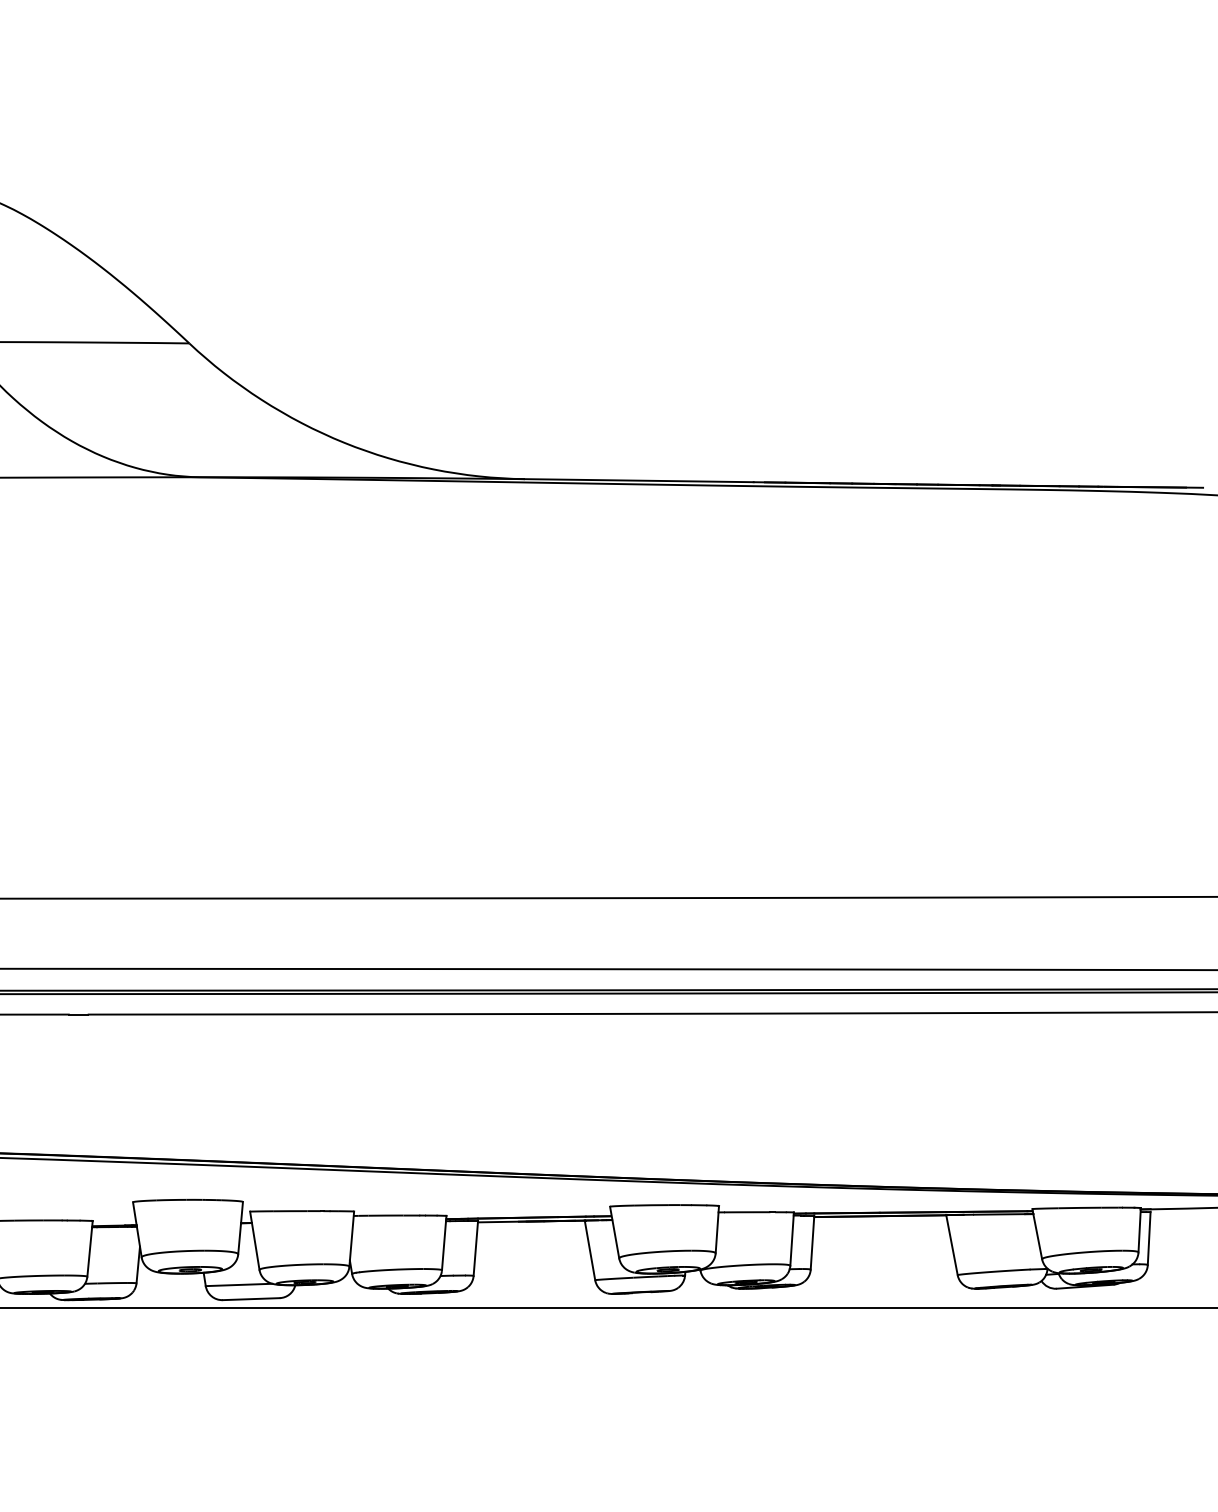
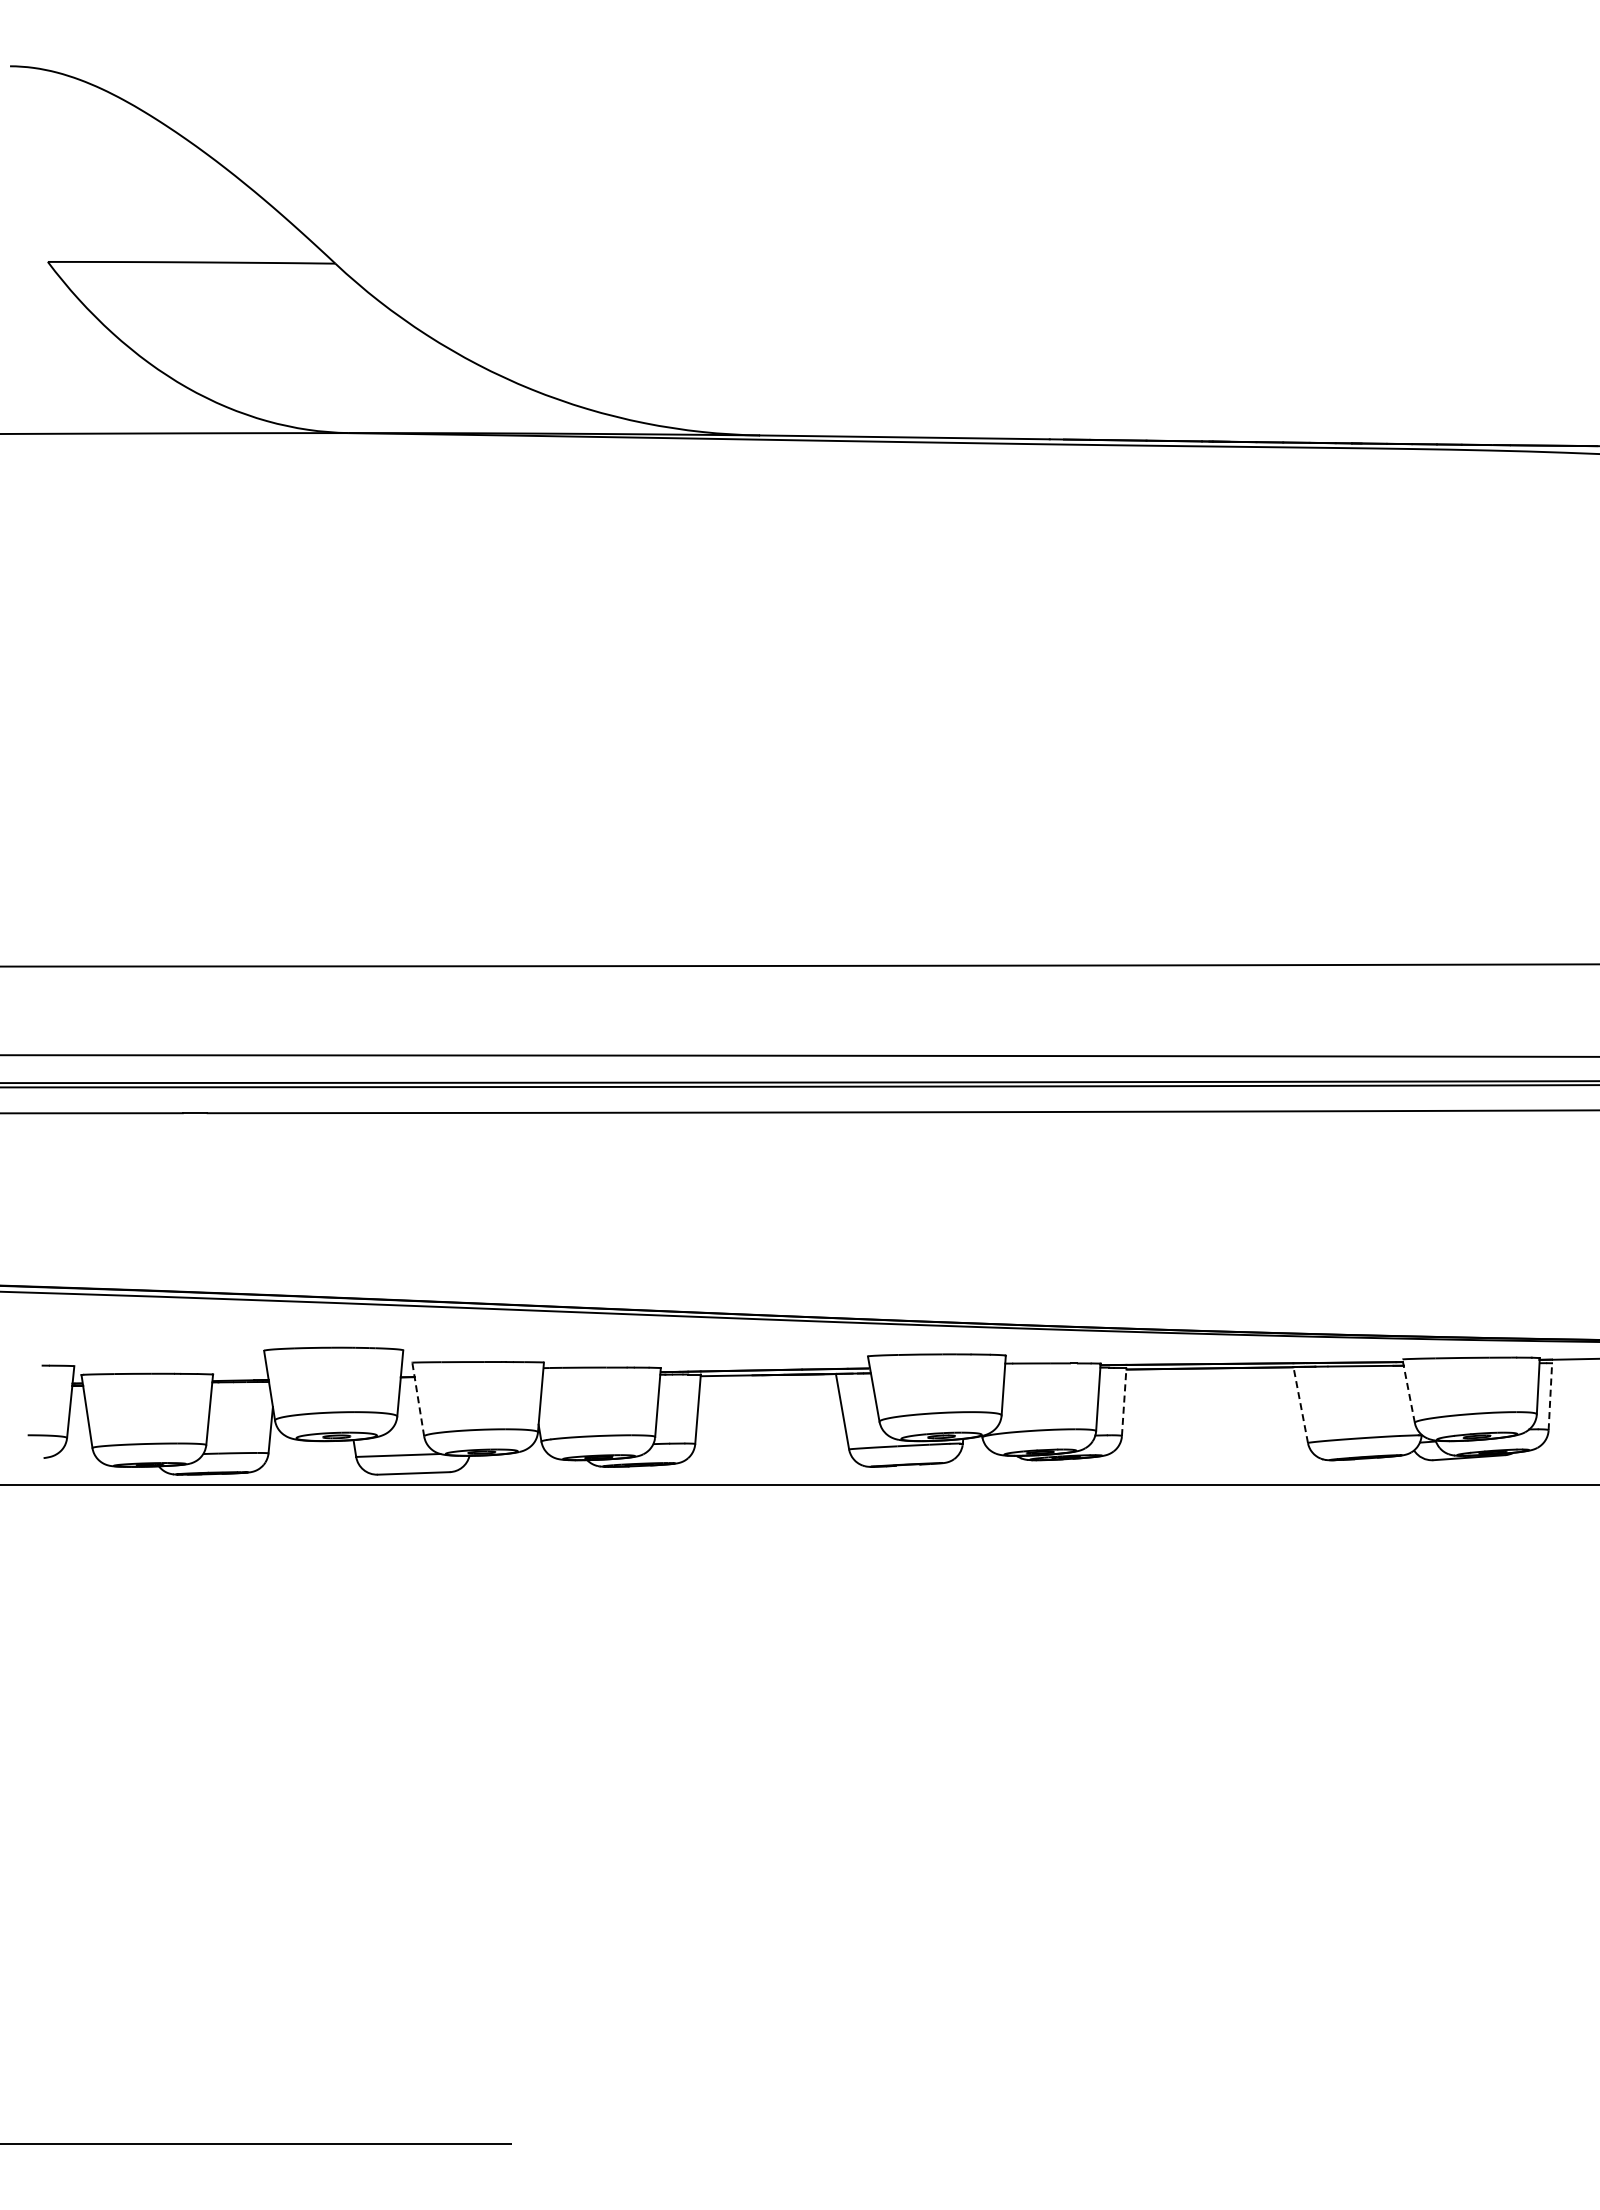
line: (1037, 1233) -> (1408, 1390), solid -> dashed
line: (1149, 1238) -> (1550, 1396), solid -> dashed
line: (255, 1240) -> (418, 1399), solid -> dashed
line: (812, 1242) -> (1124, 1401), solid -> dashed
line: (951, 1245) -> (1300, 1405), solid -> dashed

